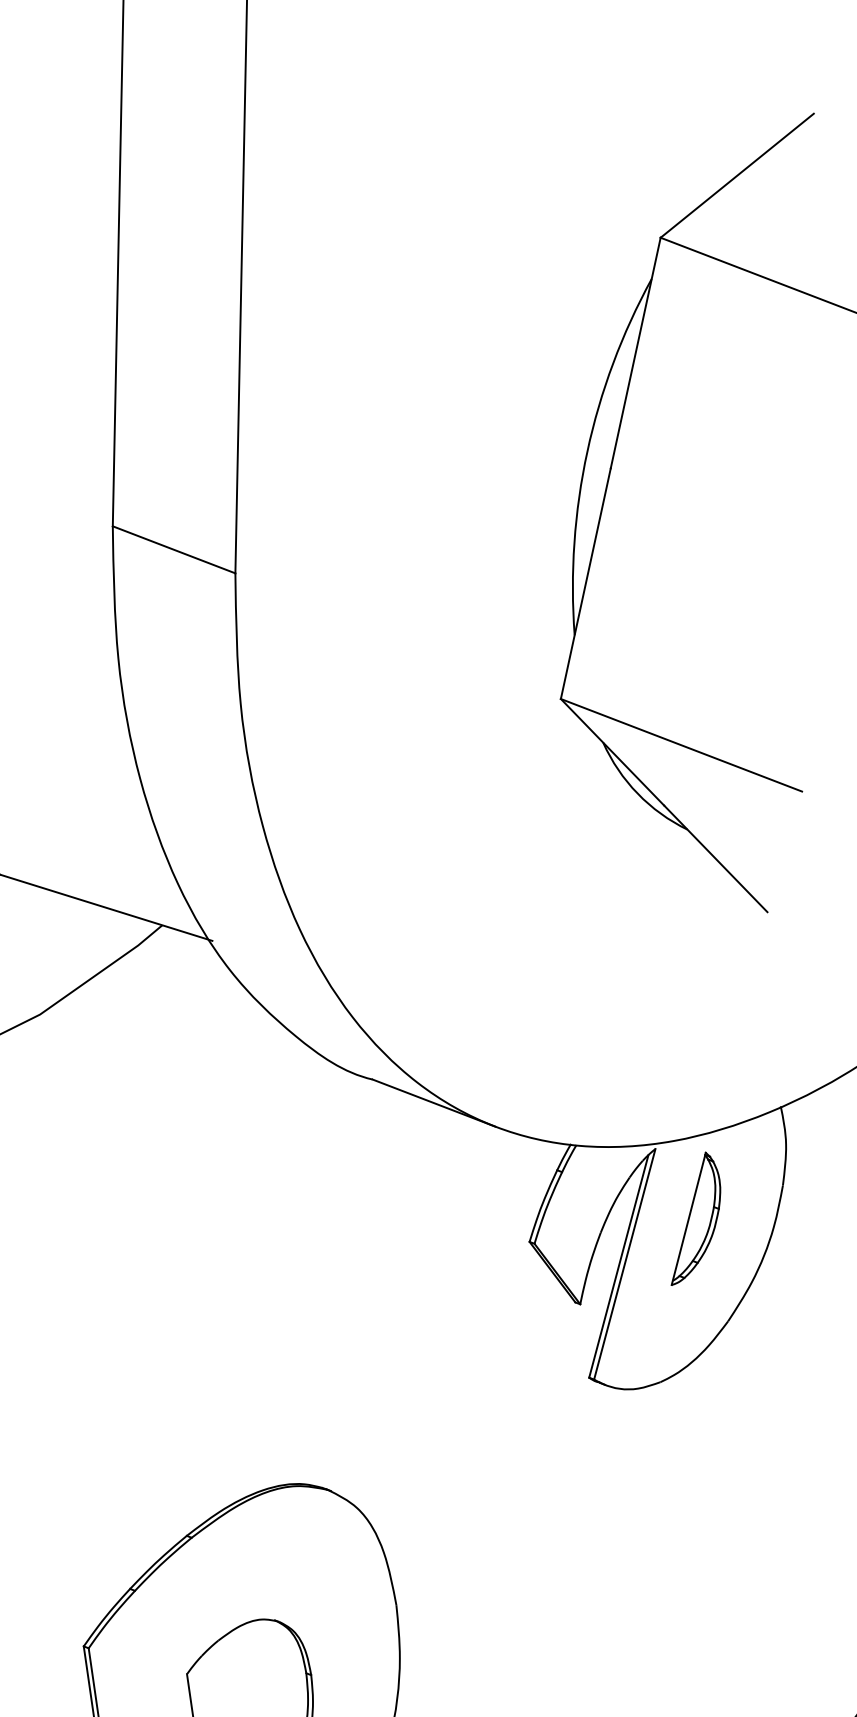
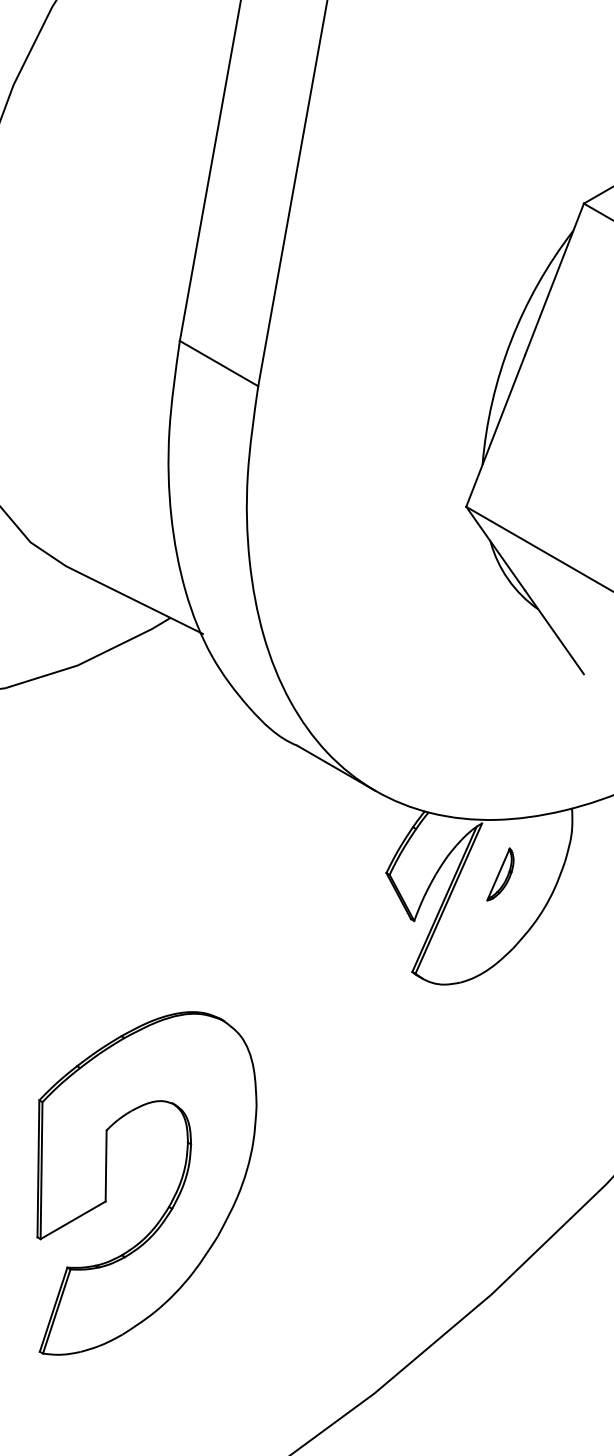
part: (693, 1218) -> (500, 874), size x0.6

